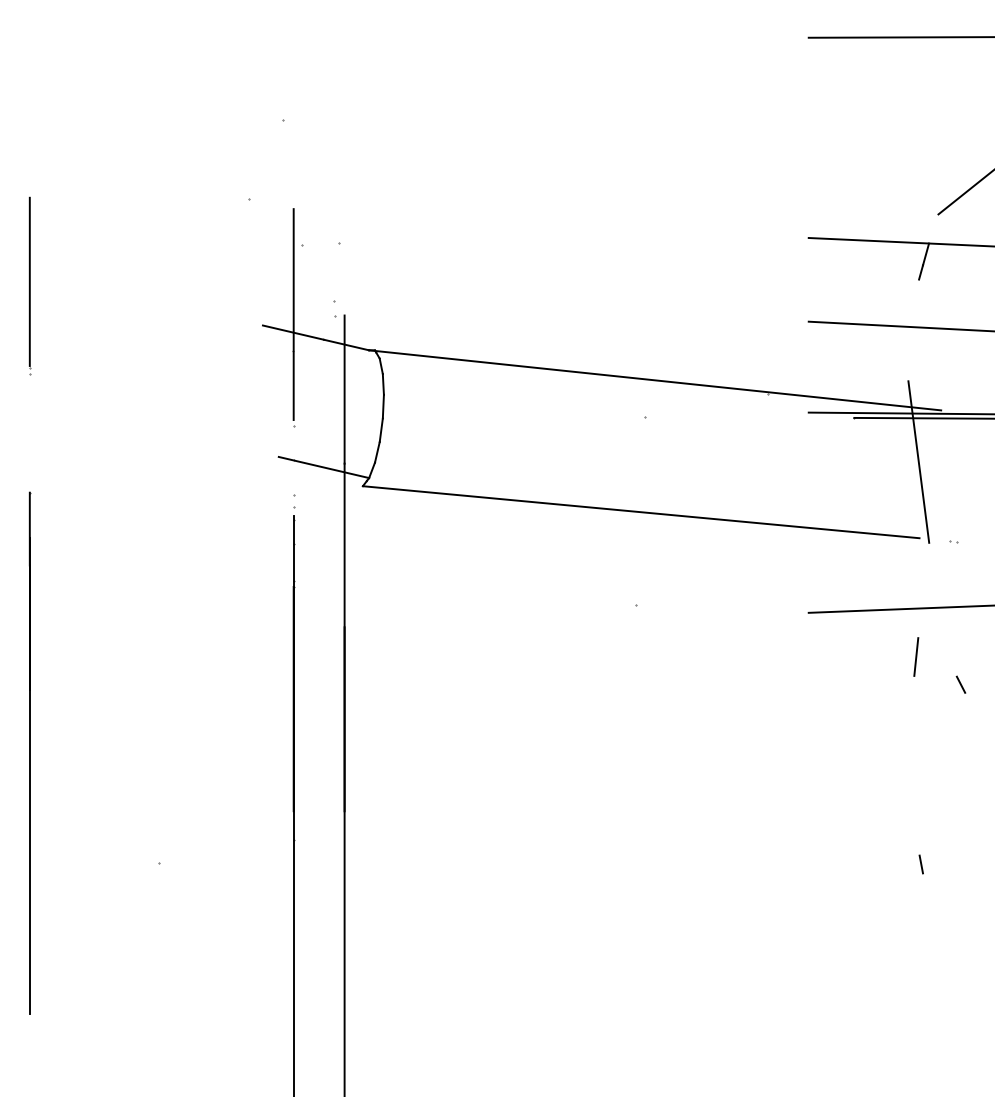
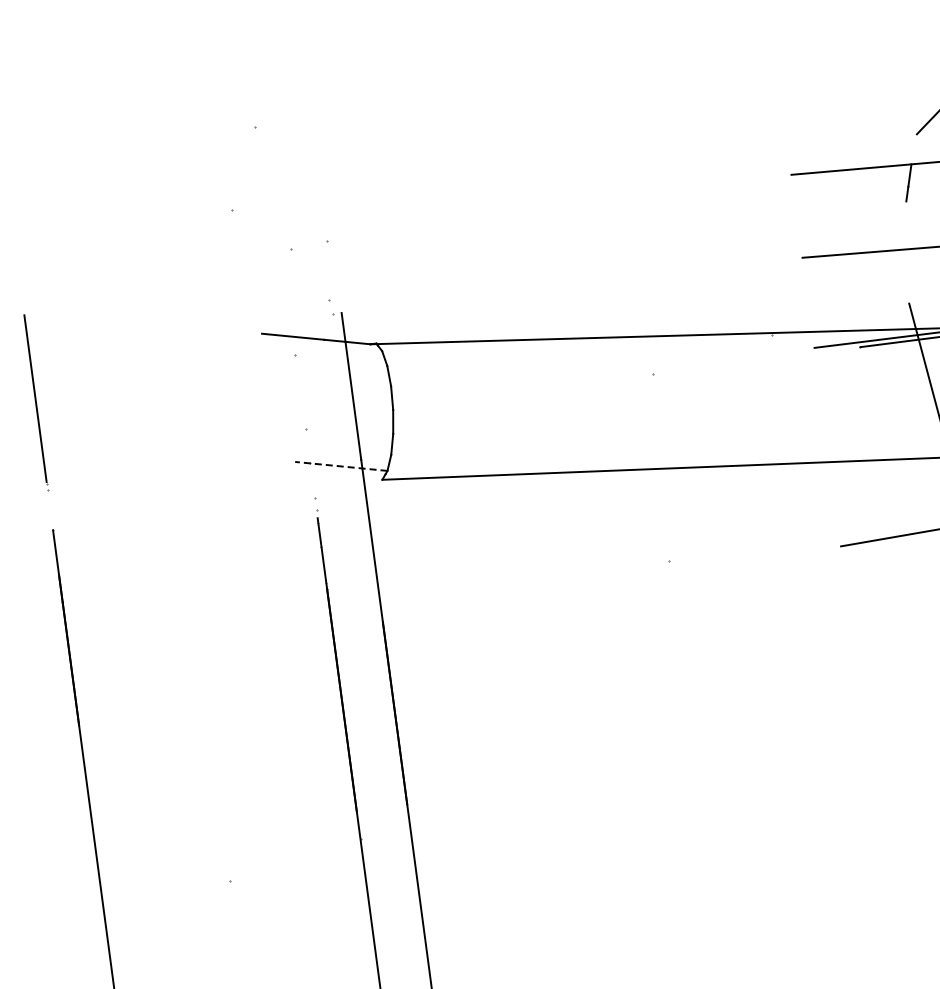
line: (29, 285) -> (35, 402), moved
line: (293, 314) -> (290, 318), removed
line: (323, 467) -> (340, 466), solid -> dashed

